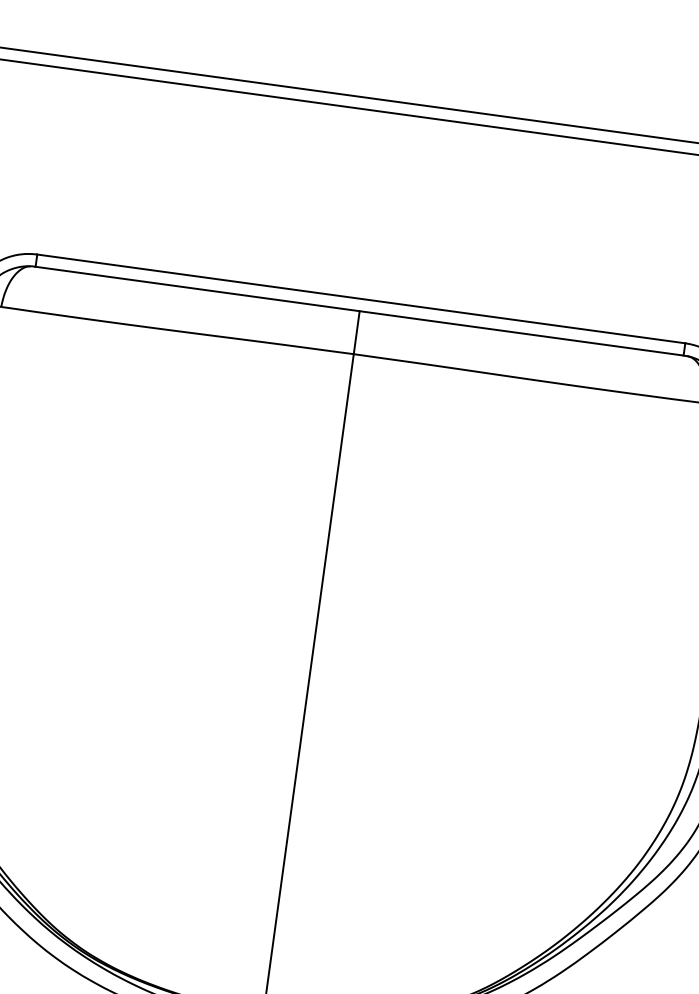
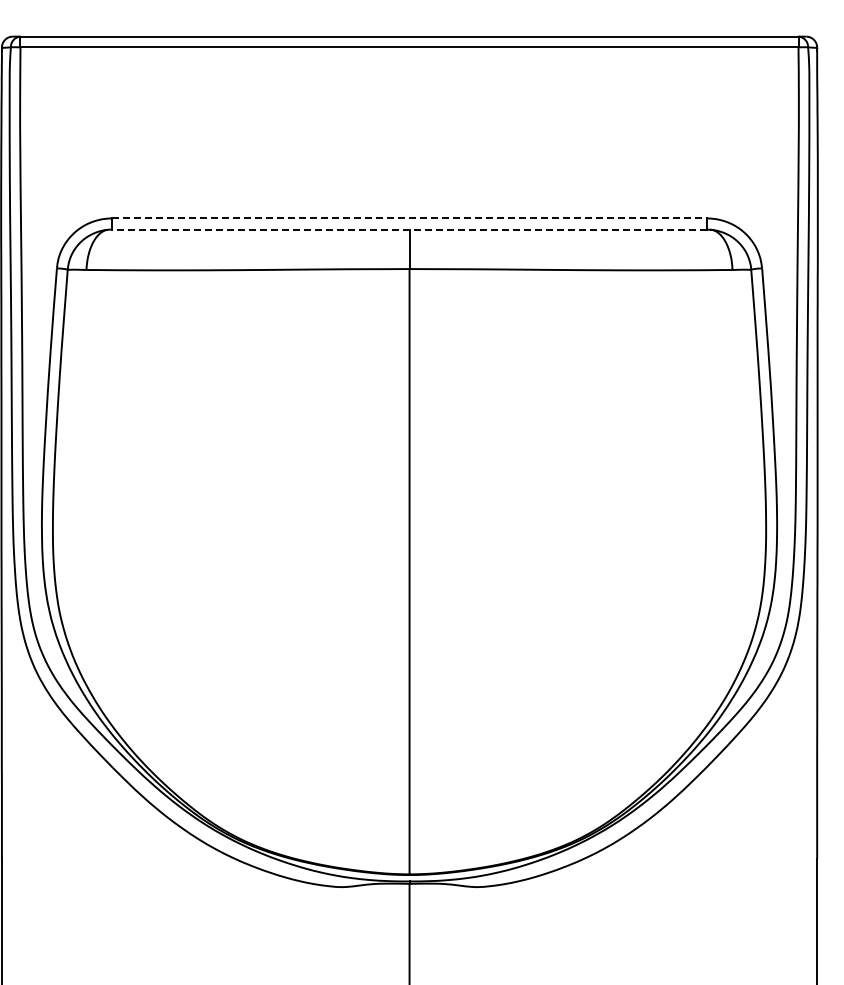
line: (361, 299) -> (409, 218), solid -> dashed
line: (358, 310) -> (408, 229), solid -> dashed

